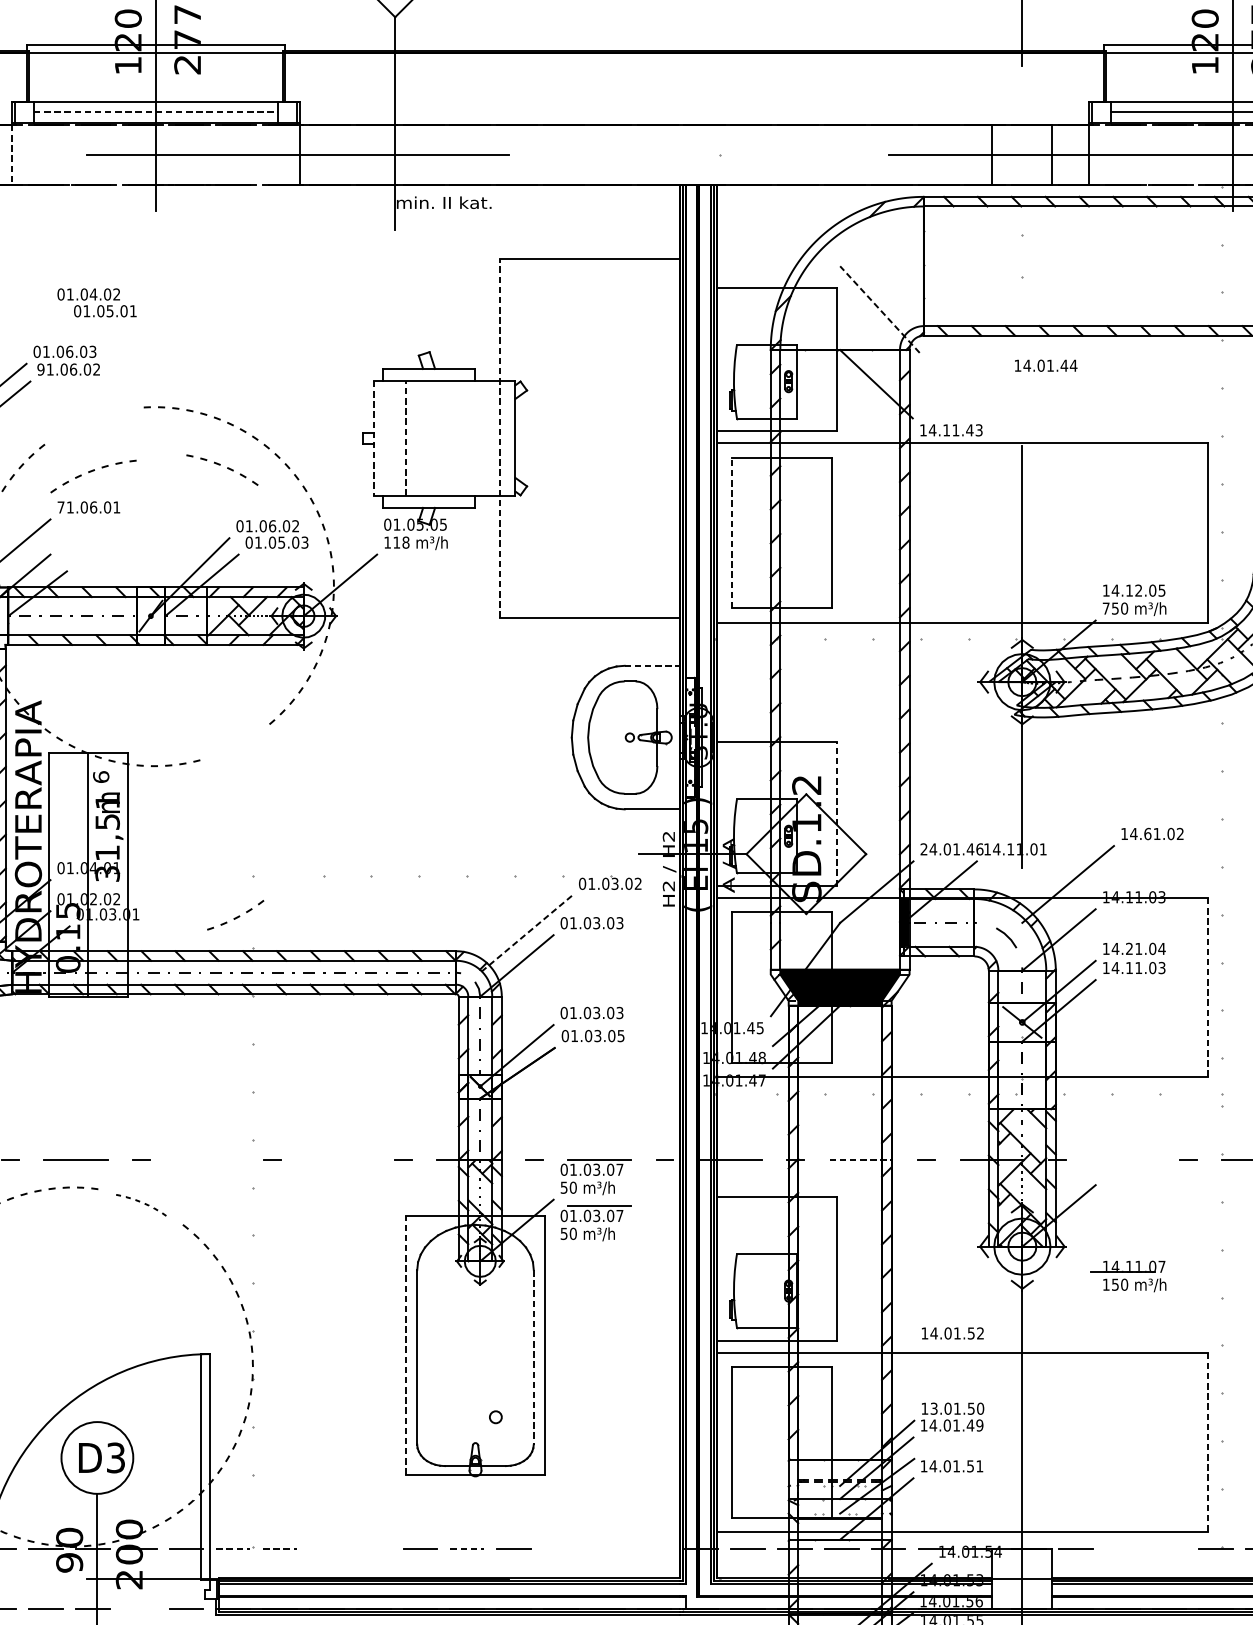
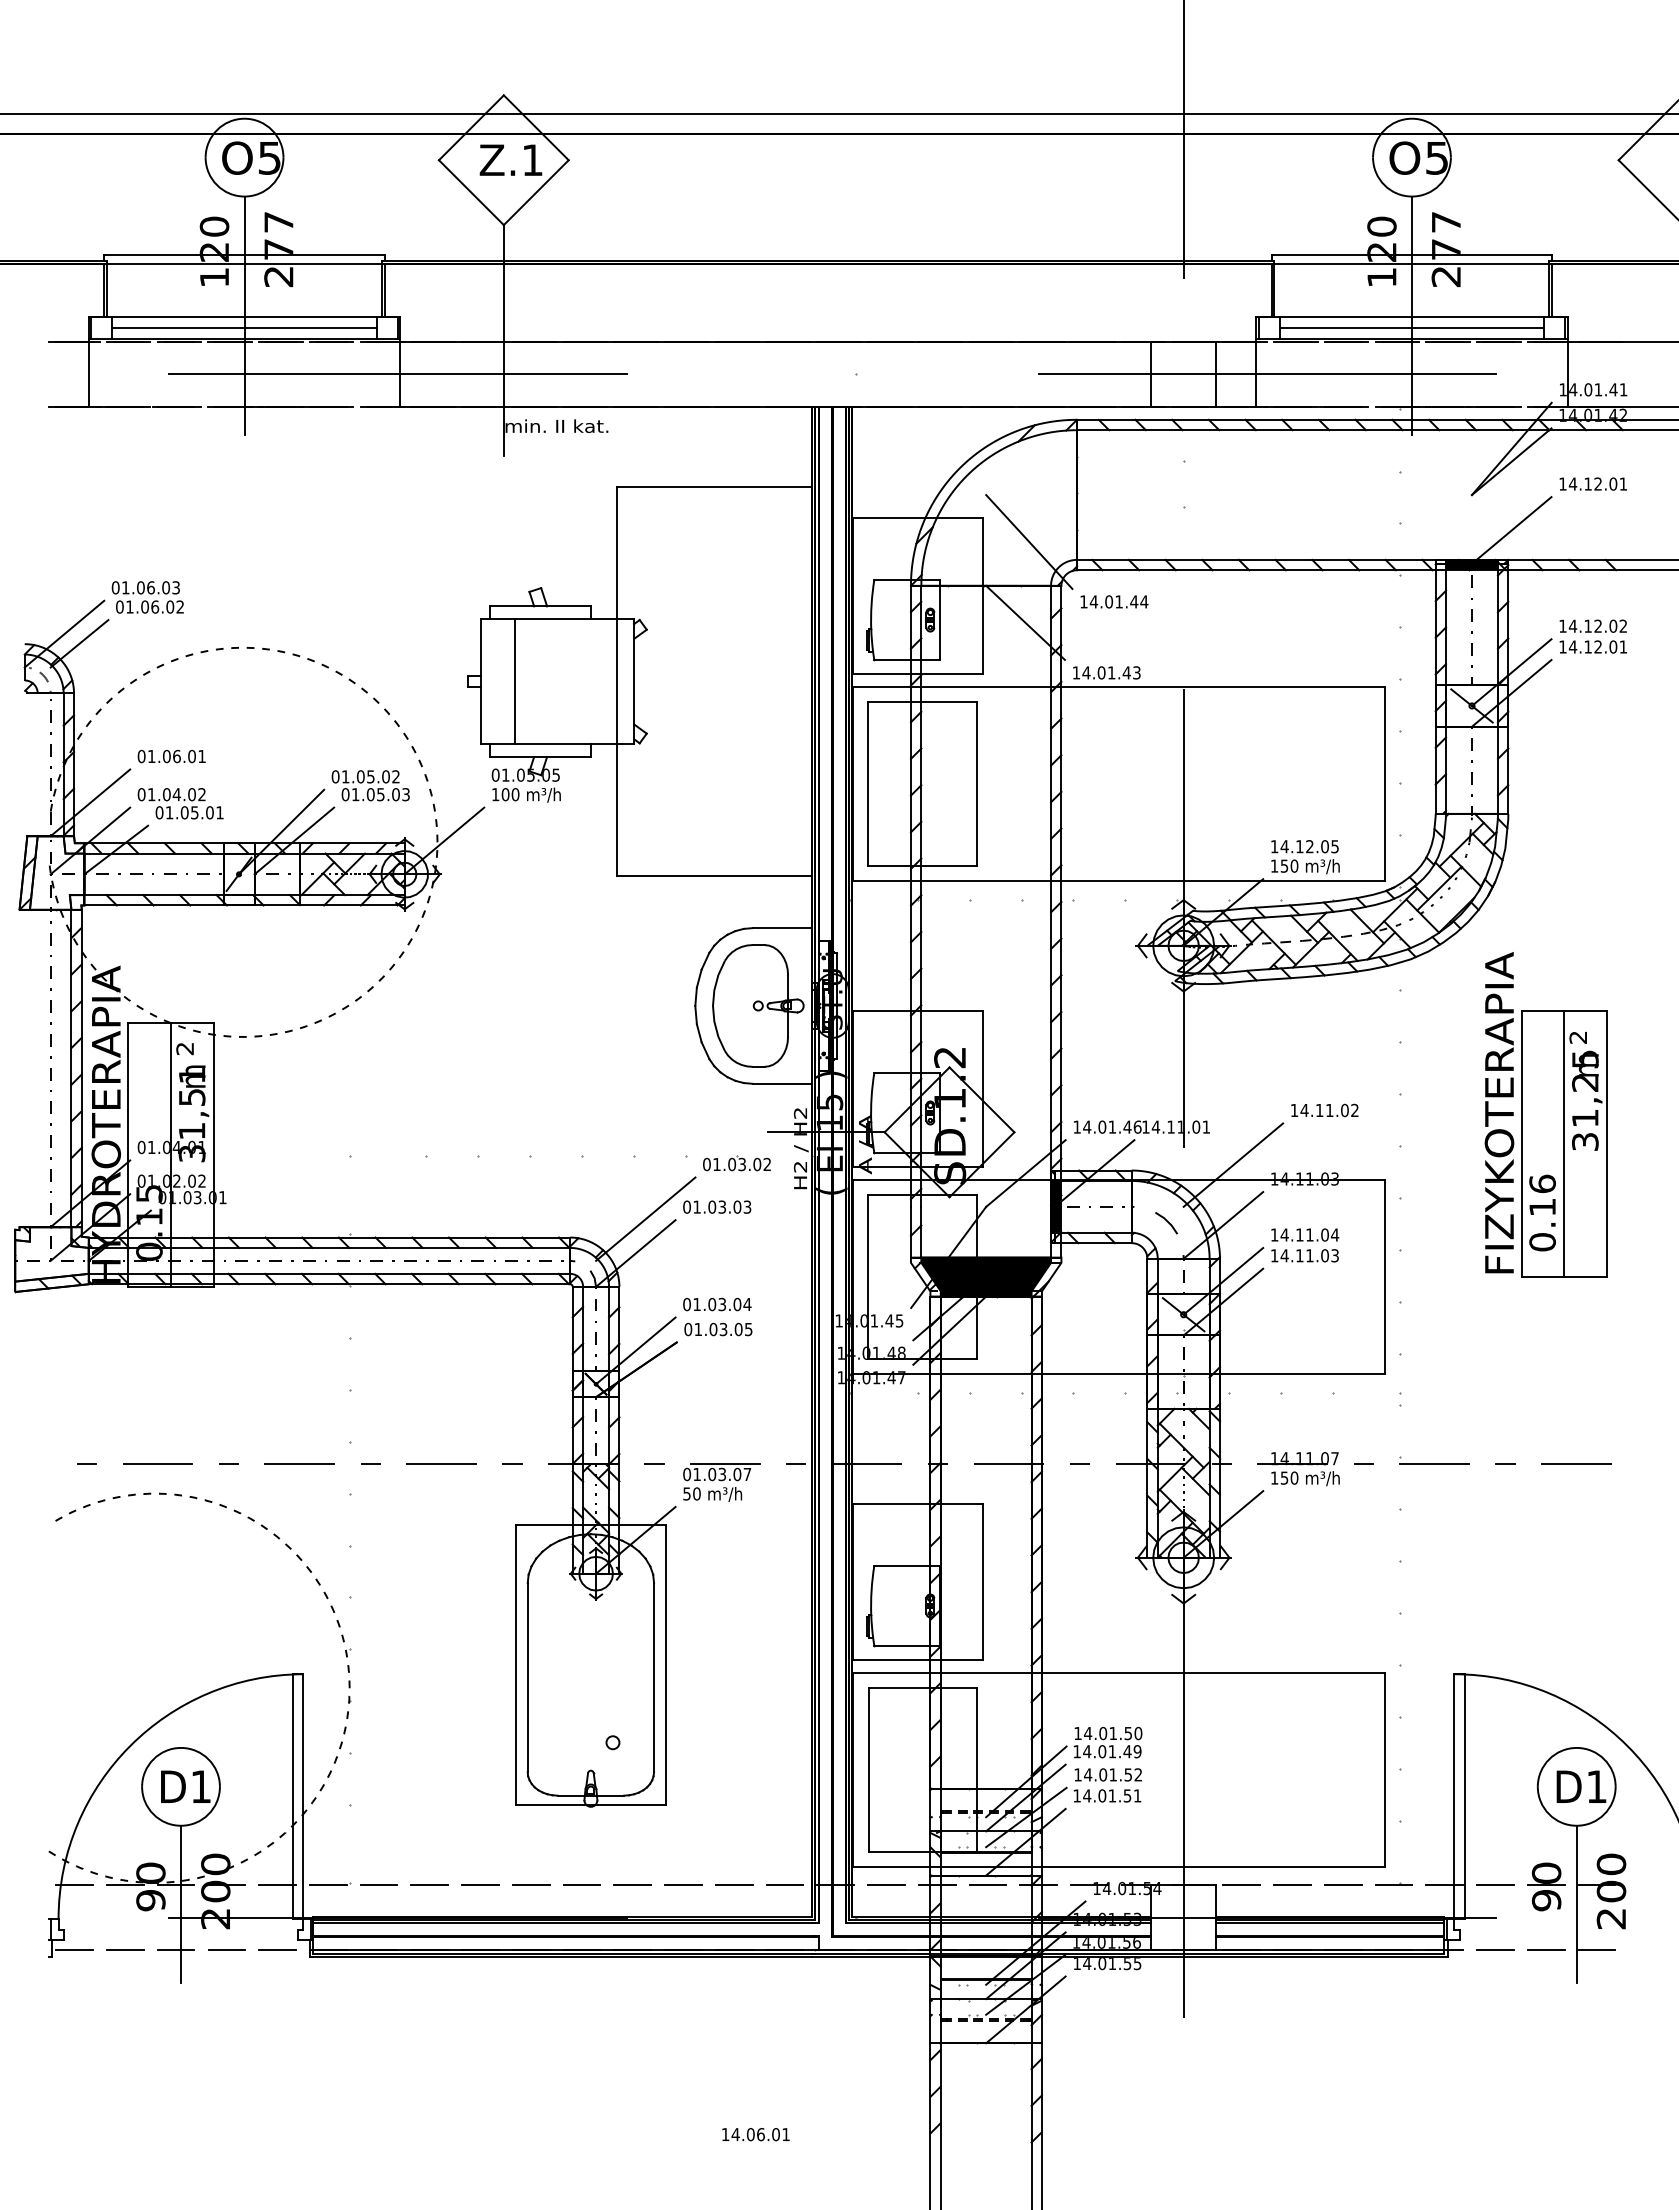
line: (156, 112) -> (245, 328), dashed -> solid
line: (12, 155) -> (88, 374), dashed -> solid
text: (96, 302) -> (180, 803), moved
line: (880, 310) -> (1029, 542), dashed -> solid
text: (1046, 365) -> (1114, 601), moved
text: (40, 369) -> (119, 606), 91.06.02 -> 01.06.02
text: (946, 429) -> (1101, 672), 14.11.43 -> 14.01.43
line: (405, 438) -> (515, 681), dashed -> solid
line: (500, 438) -> (617, 681), dashed -> solid
line: (374, 439) -> (481, 682), dashed -> solid
part: (222, 470) -> (316, 716), removed
part: (93, 476) -> (176, 665), moved
text: (60, 507) -> (141, 756), 71.06.01 -> 01.06.01
text: (272, 525) -> (370, 776), 01.06.02 -> 01.05.02
line: (731, 533) -> (868, 784), dashed -> solid
text: (401, 542) -> (510, 794), 118 -> 100
text: (1106, 608) -> (1274, 865), 750 -> 150
line: (652, 666) -> (782, 928), dashed -> solid
text: (101, 776) -> (185, 1048), 6 -> 2
line: (836, 813) -> (982, 1088), dashed -> solid
text: (1147, 834) -> (1319, 1110), 14.61.02 -> 14.11.02
text: (923, 848) -> (1076, 1126), 24.01.46 -> 14.01.46
part: (235, 915) -> (330, 1012), moved
line: (525, 934) -> (645, 1219), dashed -> solid
text: (1129, 948) -> (1299, 1234), 14.21.04 -> 14.11.04
line: (1207, 988) -> (1384, 1277), dashed -> solid
text: (619, 1012) -> (747, 1304), 01.03.03 -> 01.03.04
line: (206, 1160) -> (299, 1464), added
line: (337, 1160) -> (441, 1464), added
line: (861, 1160) -> (1009, 1464), dashed -> solid
part: (141, 1204) -> (228, 1512), size x1.43
part: (595, 1223) -> (721, 1532), removed
part: (1128, 1276) -> (1298, 1469), moved
text: (952, 1333) -> (1107, 1774), moved
line: (405, 1345) -> (515, 1664), dashed -> solid
line: (534, 1357) -> (654, 1677), dashed -> solid
text: (934, 1408) -> (1088, 1733), 13.01.50 -> 14.01.50
line: (1207, 1442) -> (1384, 1770), dashed -> solid
text: (115, 1457) -> (200, 1786), D3 -> D1
line: (233, 1548) -> (328, 1885), dashed -> solid
line: (280, 1548) -> (379, 1885), dashed -> solid
line: (326, 1548) -> (429, 1885), added
line: (373, 1548) -> (480, 1884), added
line: (467, 1548) -> (582, 1885), dashed -> solid
line: (560, 1548) -> (683, 1885), added
line: (607, 1548) -> (733, 1885), added
line: (654, 1548) -> (784, 1884), added
line: (1122, 1548) -> (1292, 1885), added
line: (1169, 1548) -> (1343, 1884), added
line: (139, 1608) -> (226, 1949), added

